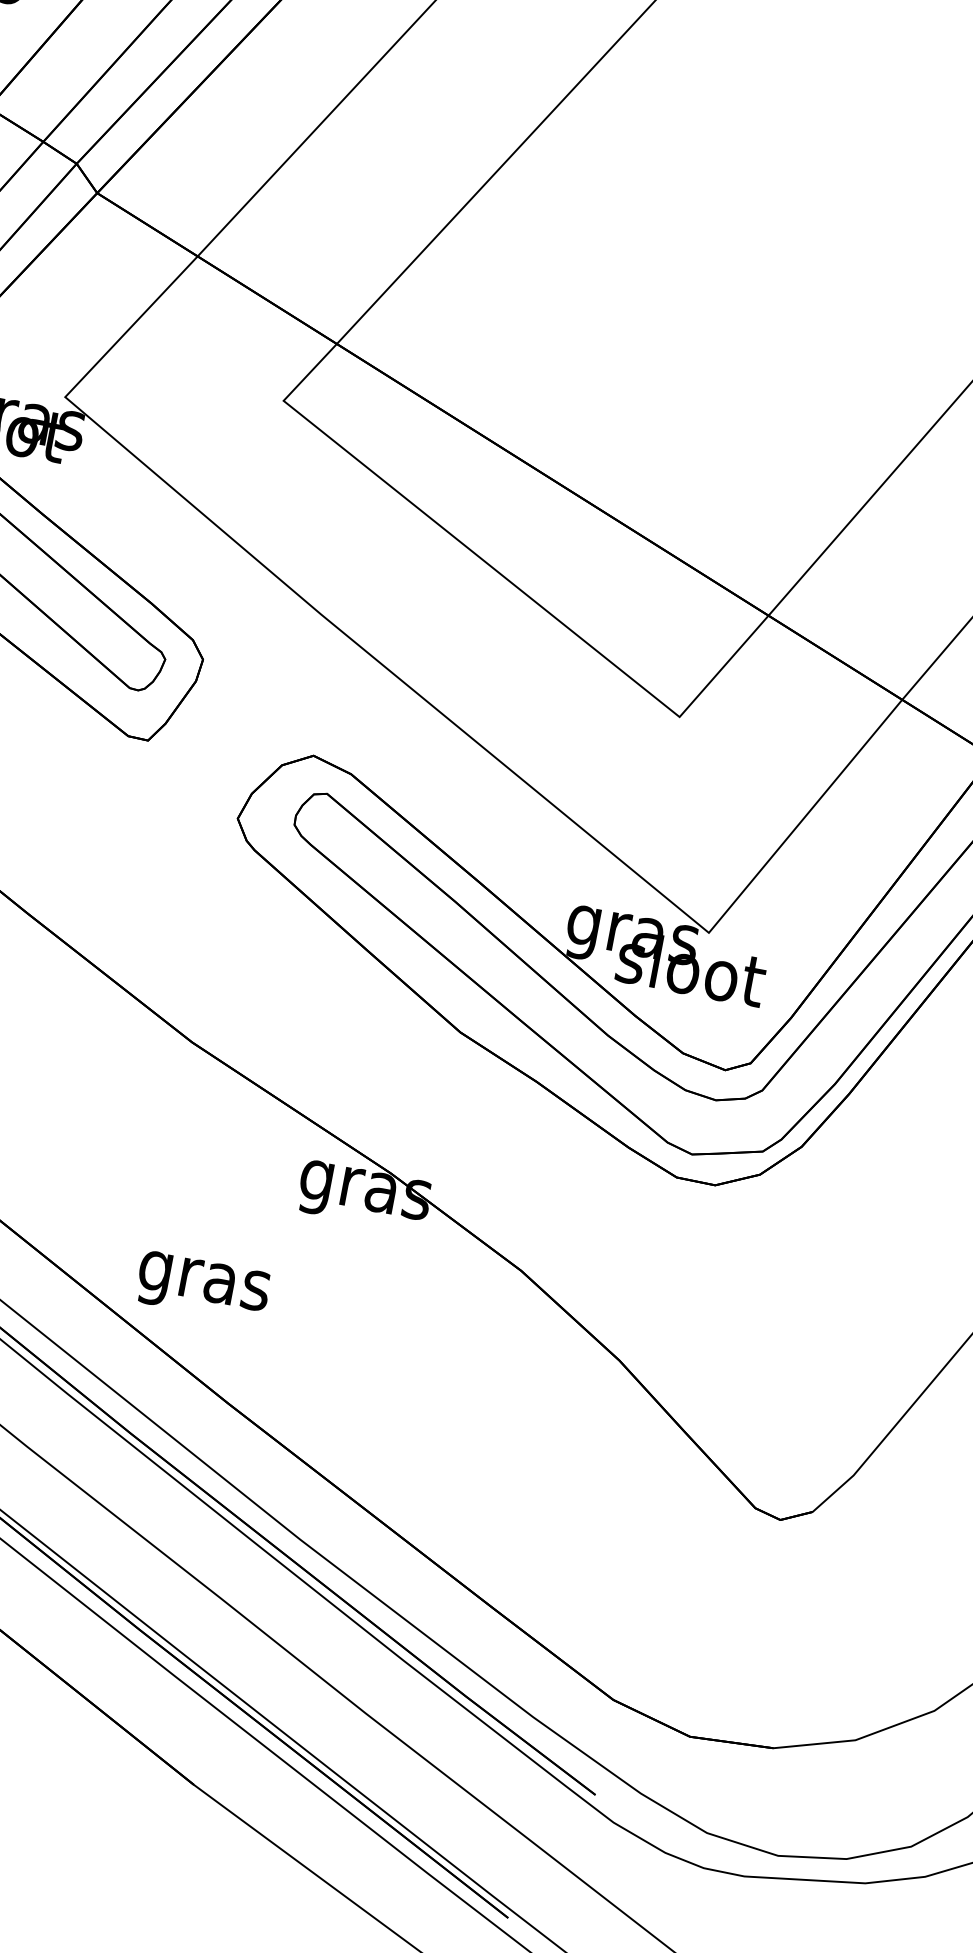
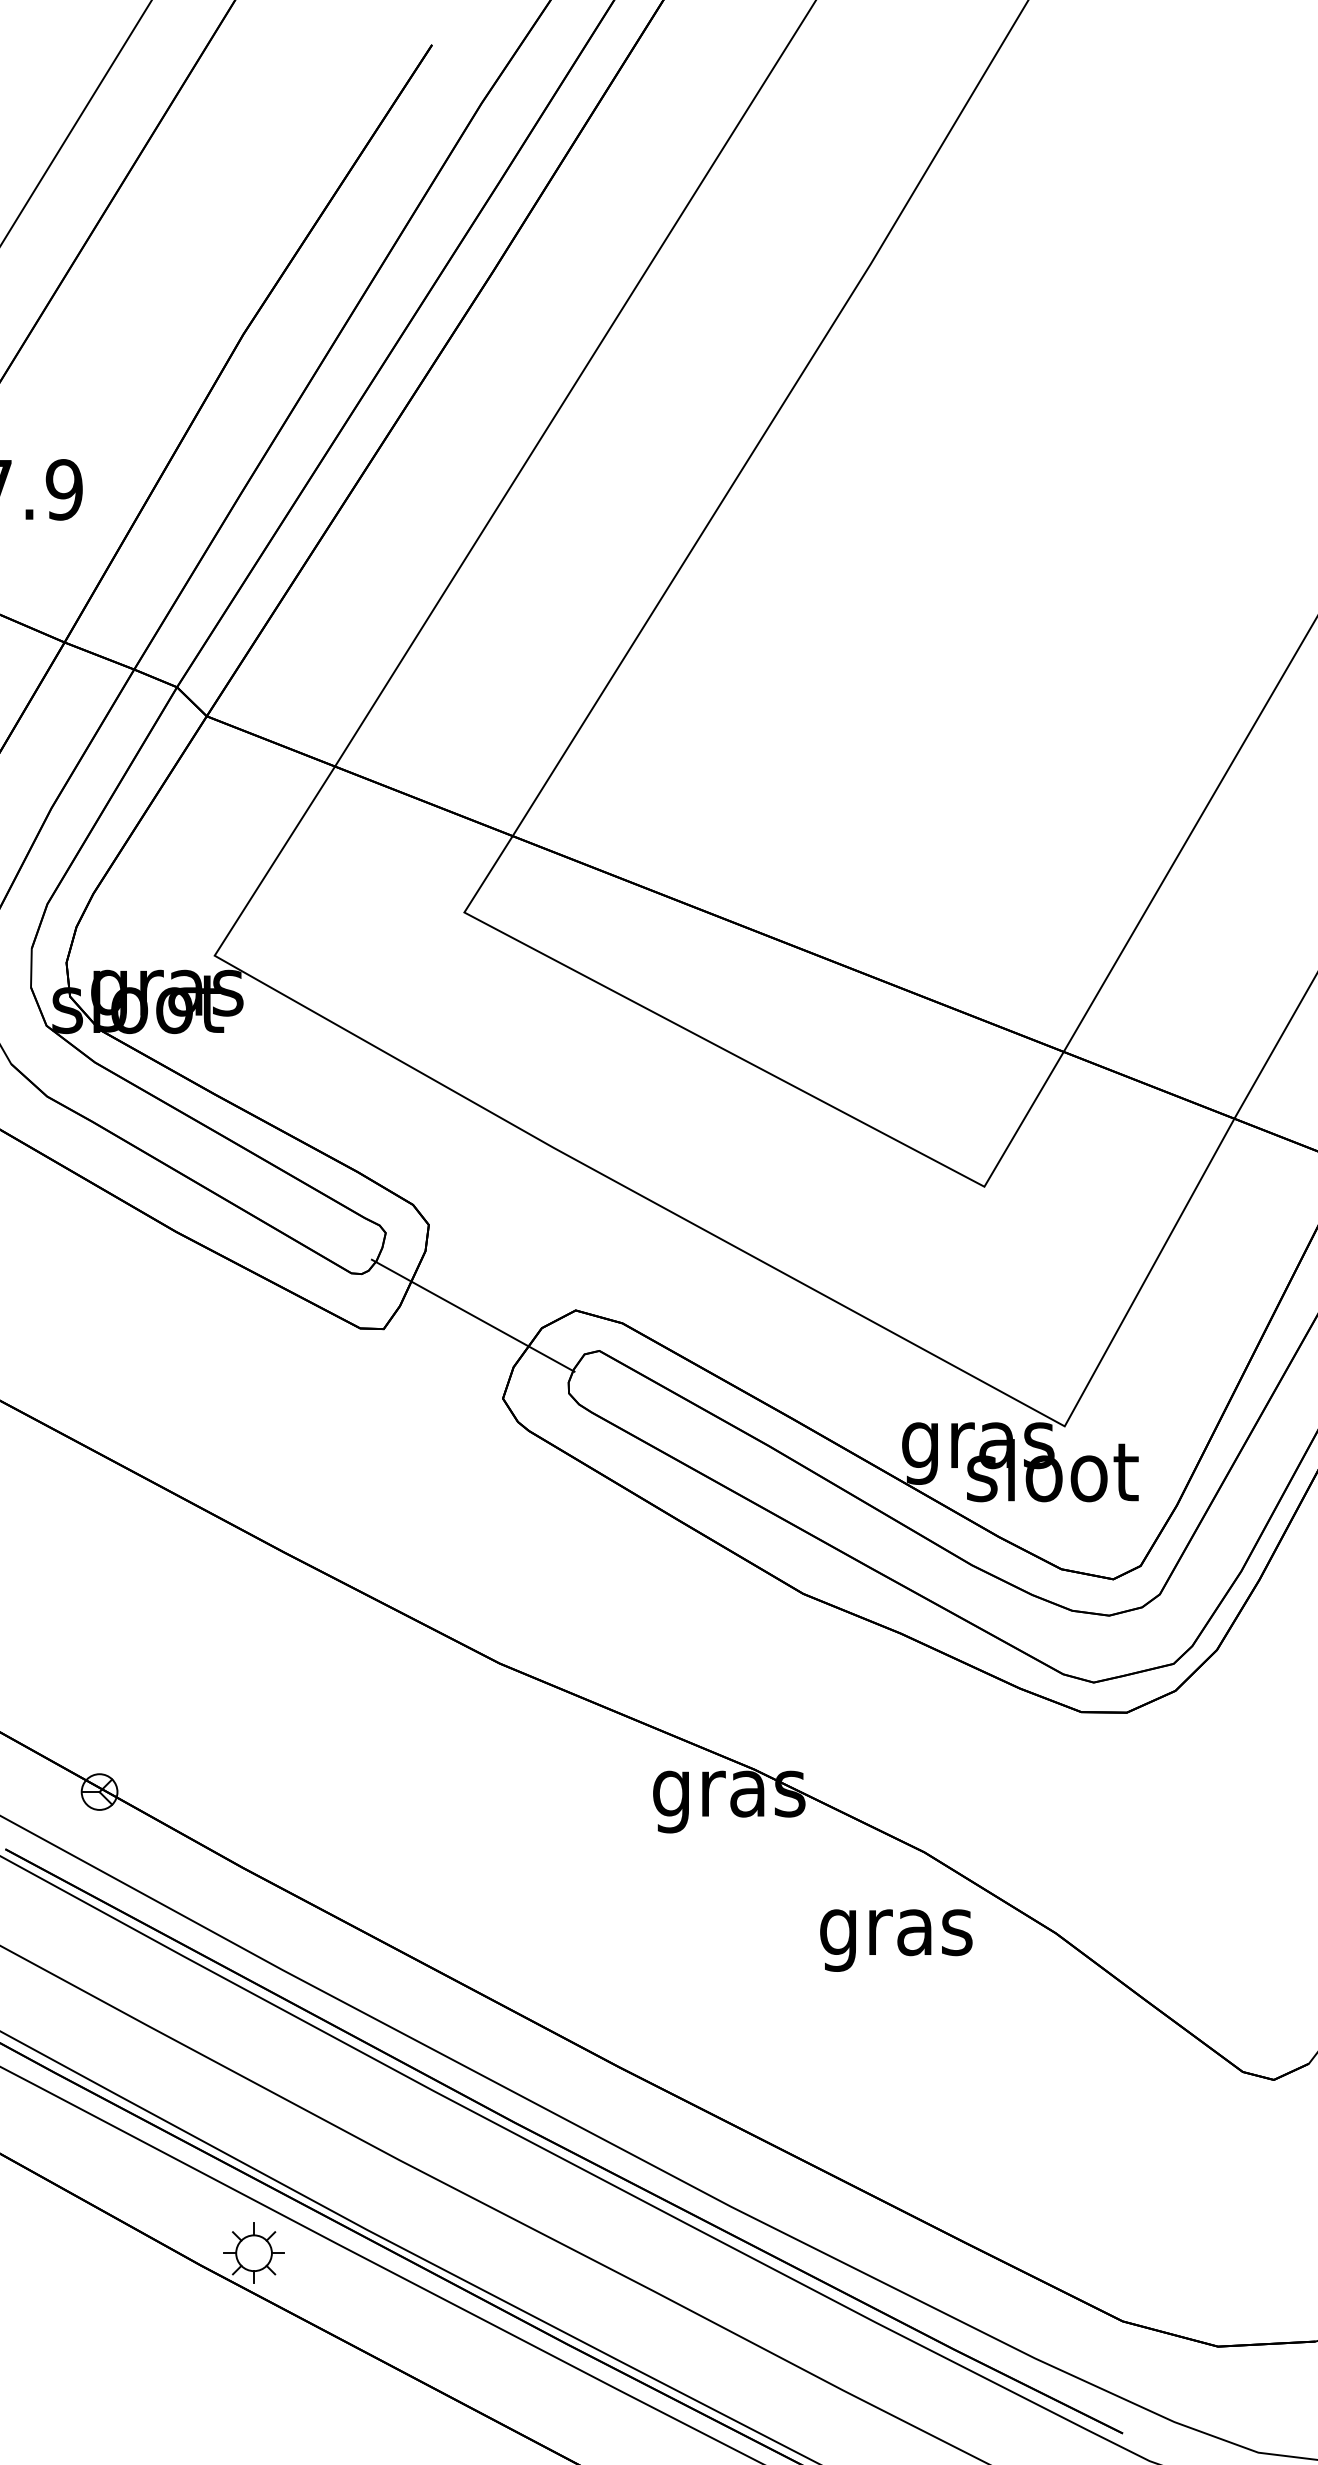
line: (225, 743) -> (472, 1315), added
text: (203, 1287) -> (896, 1940), moved

